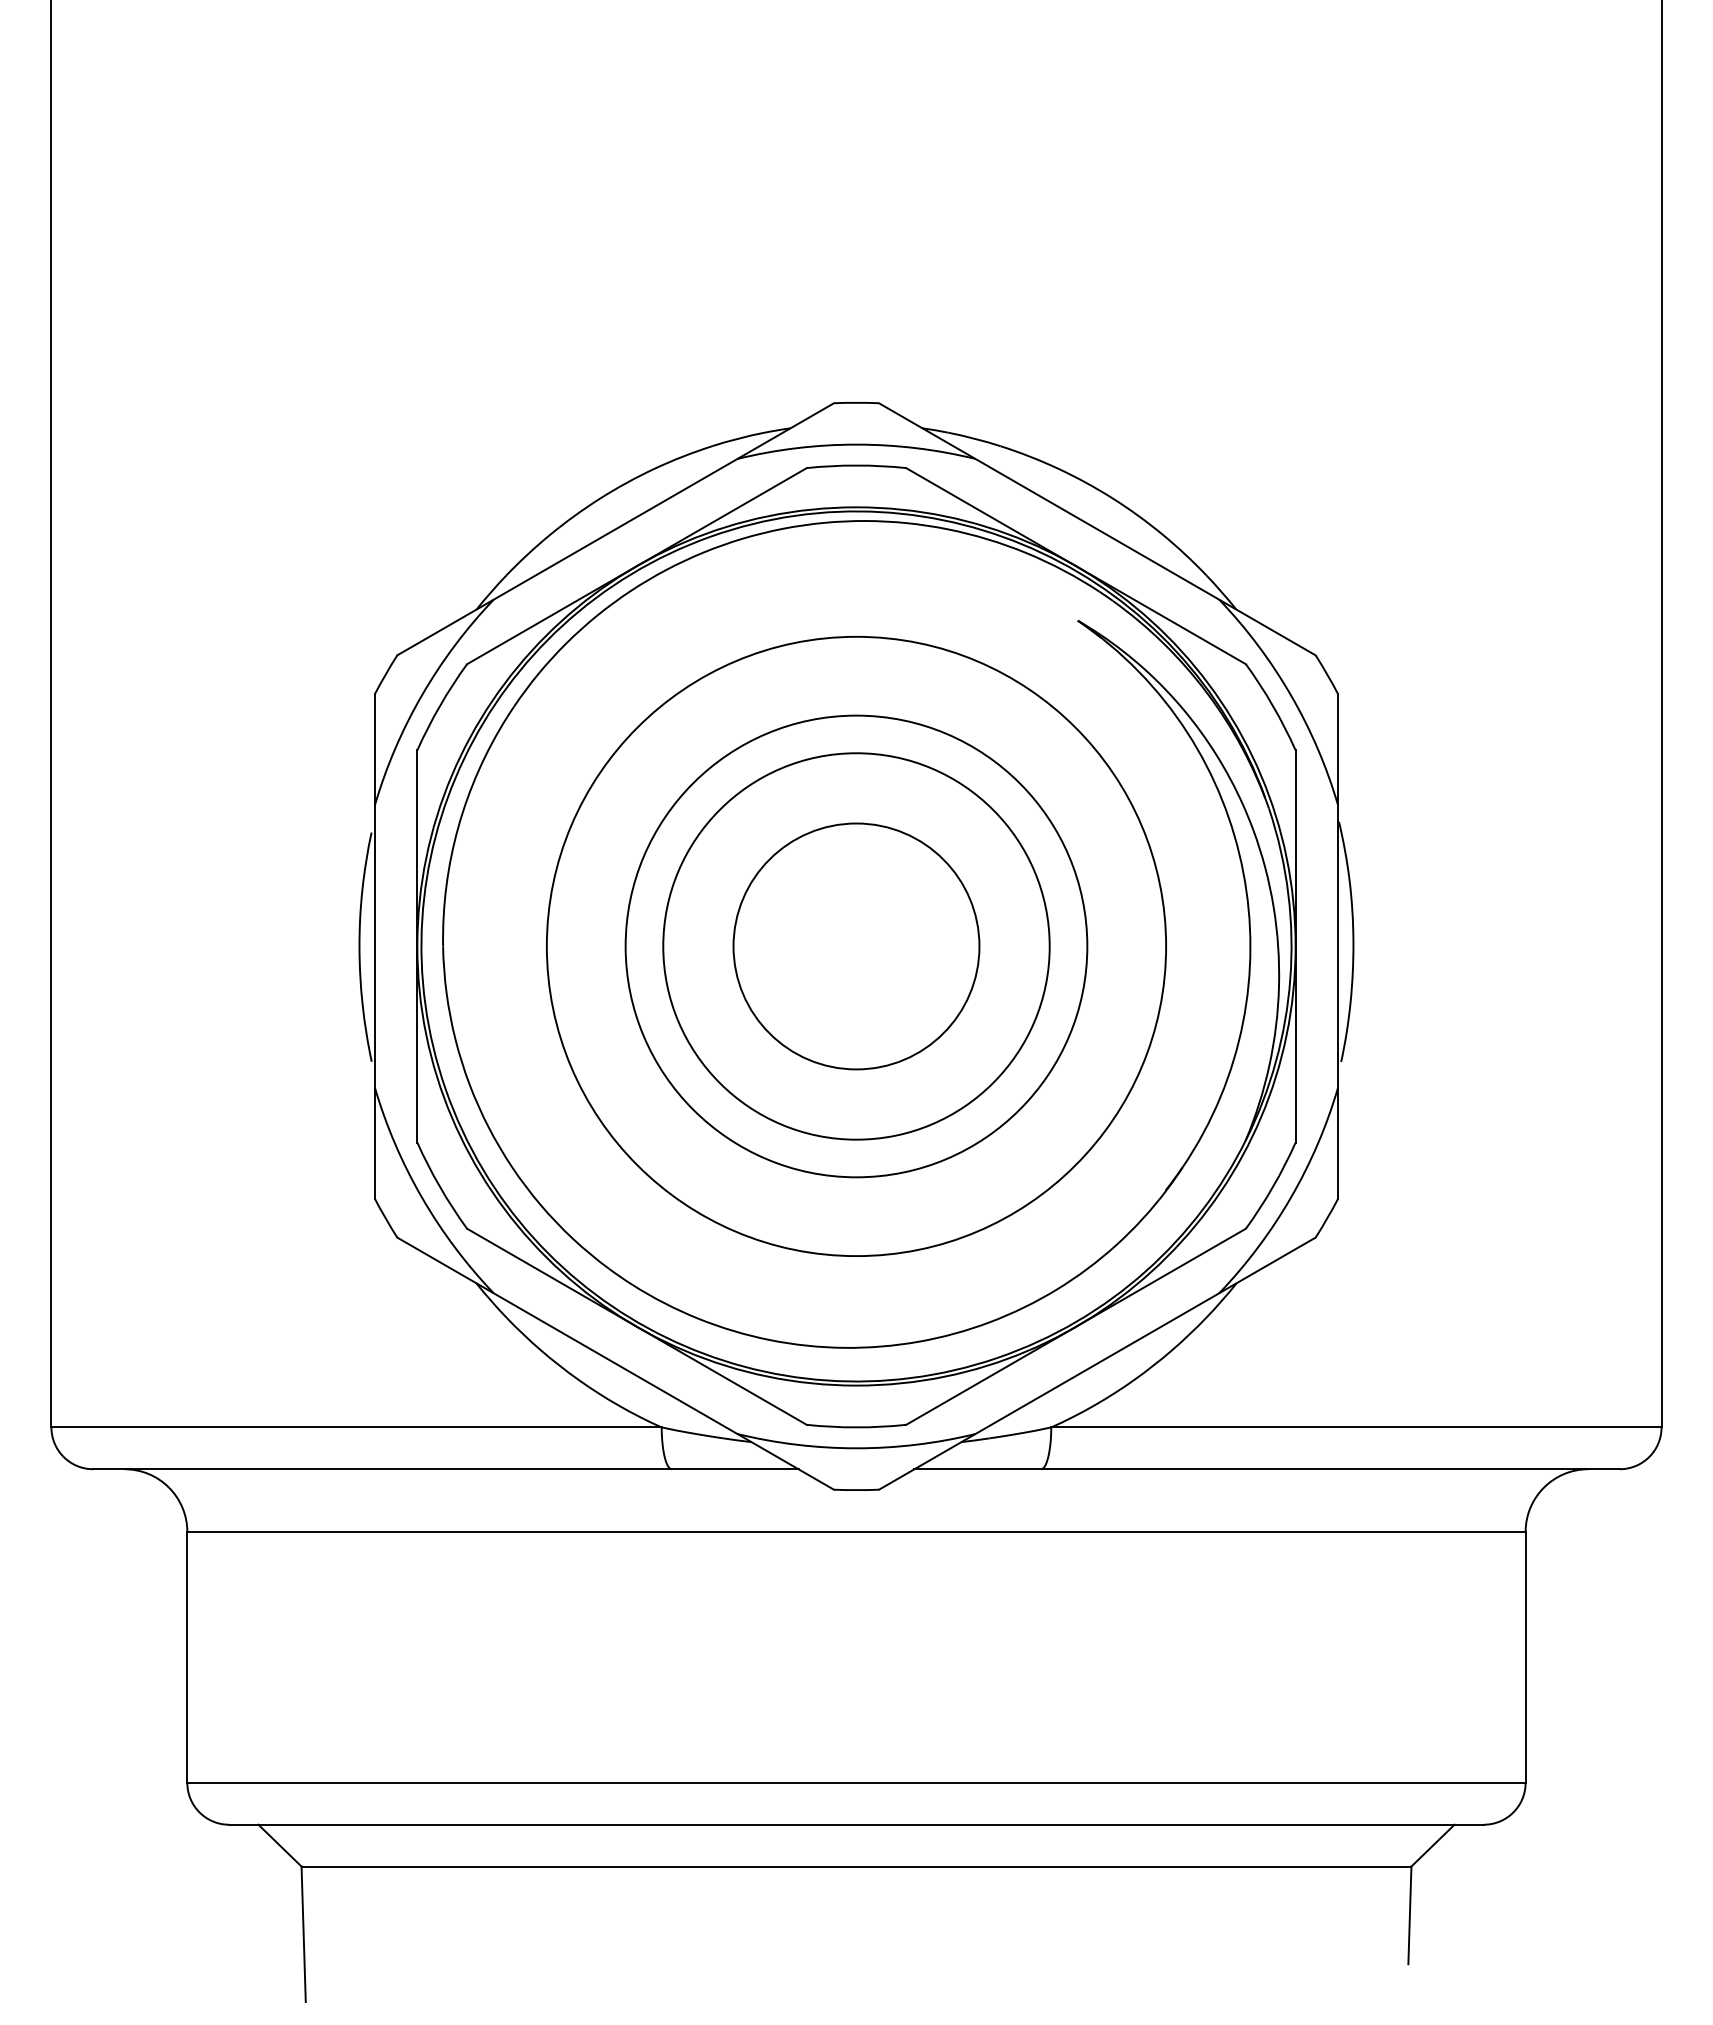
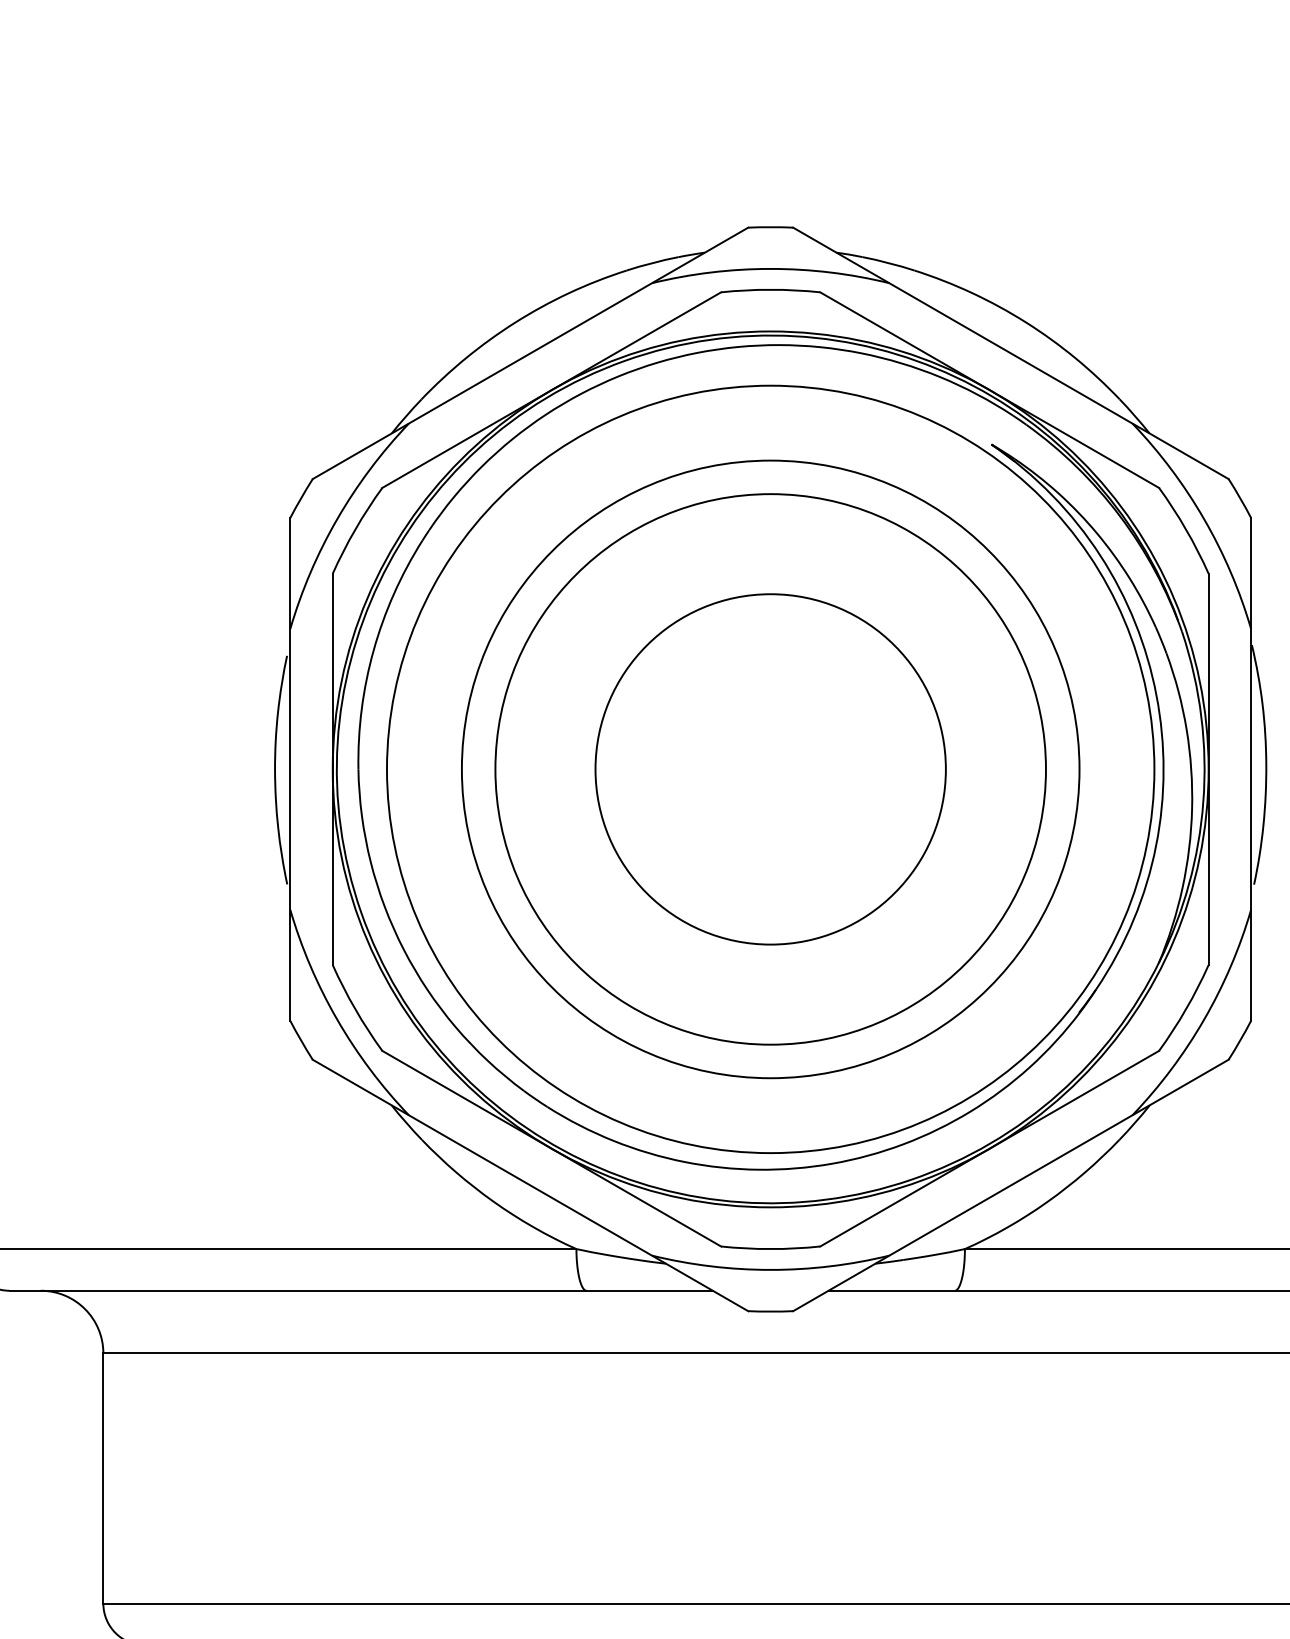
circle: (856, 946) -> (770, 769), size x1.43
circle: (856, 946) -> (770, 769), size x1.43
circle: (856, 946) -> (770, 769), size x1.67

